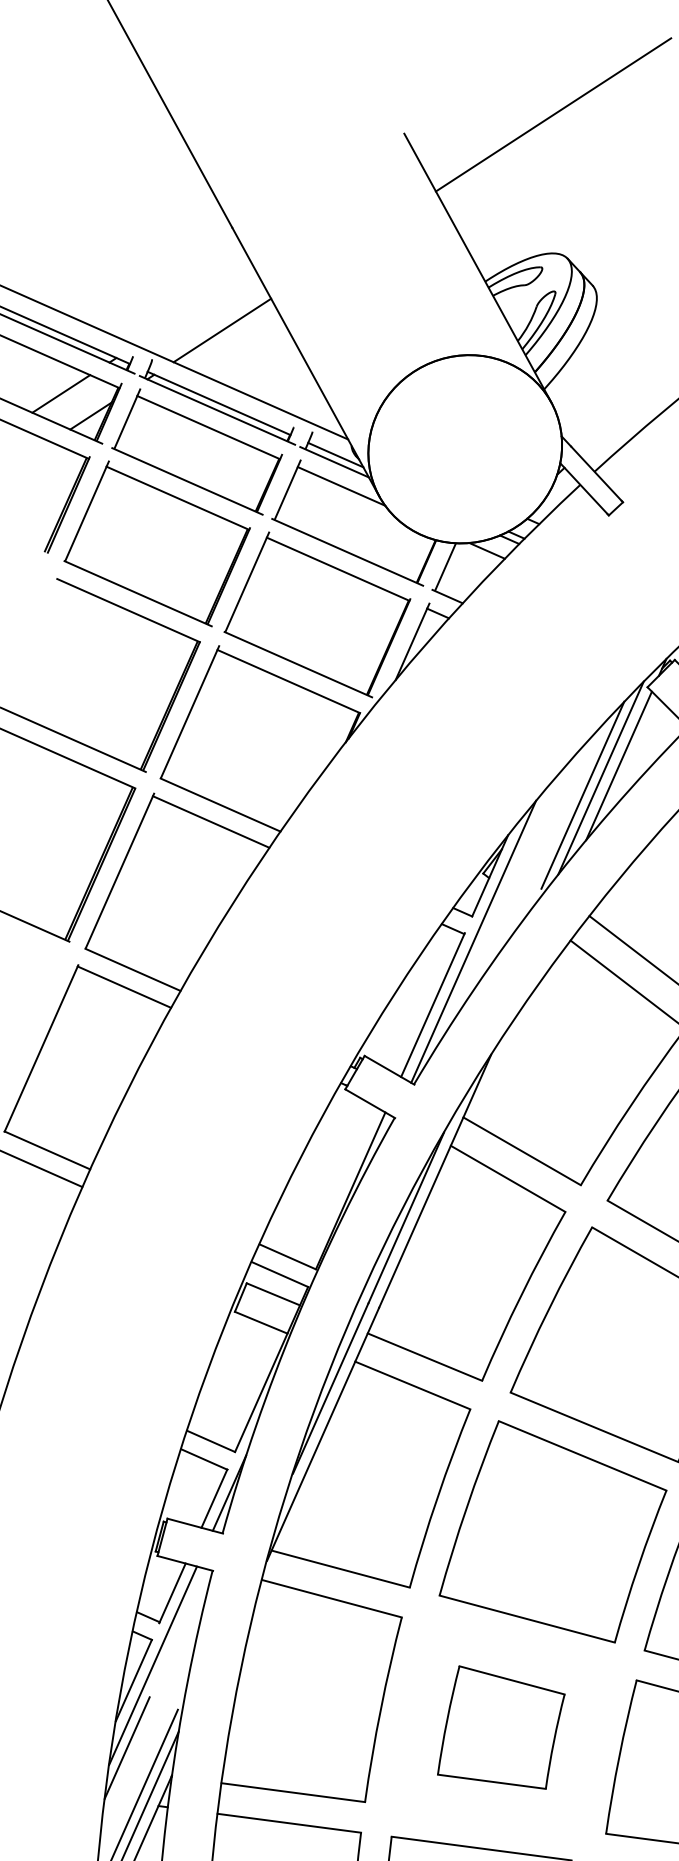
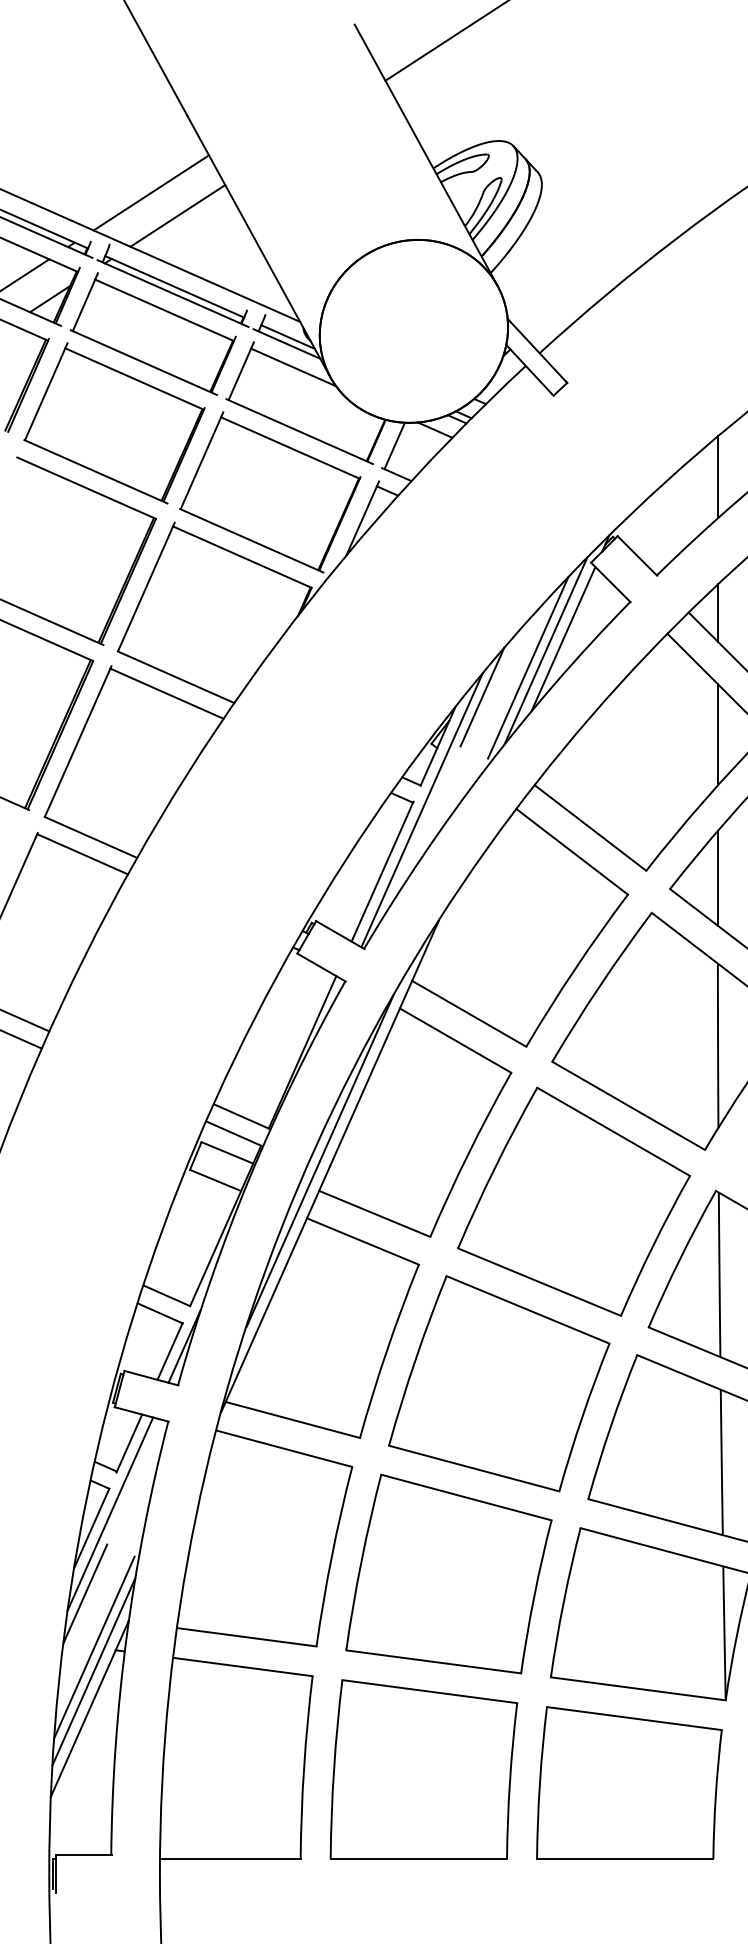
line: (195, 306) -> (151, 192), added
line: (535, 824) -> (482, 696), added
part: (500, 1727) -> (448, 1573), size x1.67

